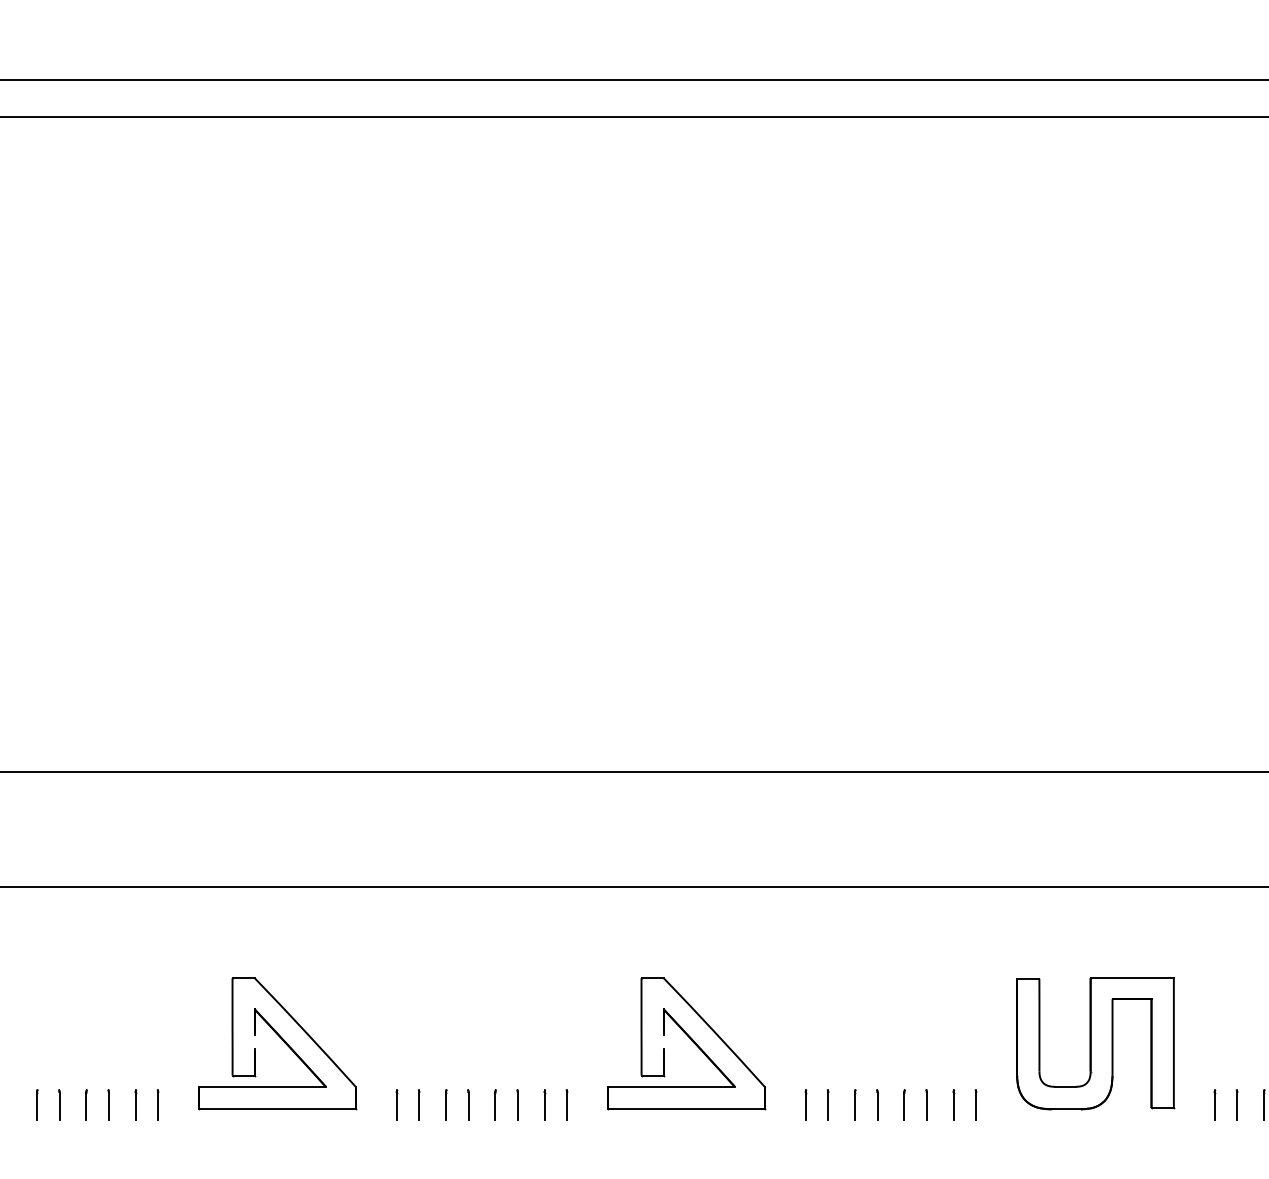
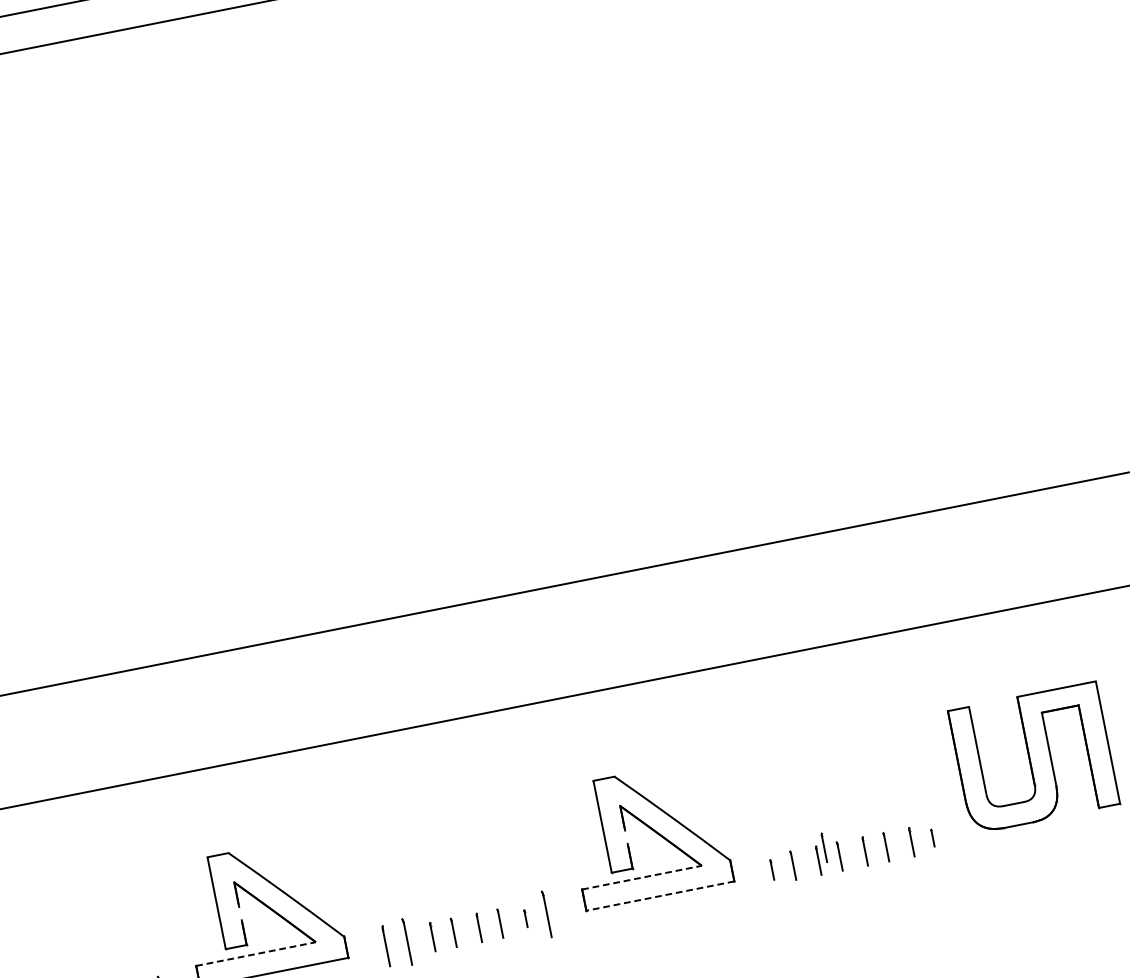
line: (262, 1086) -> (256, 953), solid -> dashed
line: (671, 1086) -> (642, 877), solid -> dashed
line: (863, 1092) -> (824, 847), added
part: (396, 1104) -> (385, 945), size x1.4
part: (418, 1104) -> (406, 941), size x1.6
part: (544, 1104) -> (525, 918), size x0.6
part: (566, 1104) -> (546, 913), size x1.6
part: (805, 1104) -> (771, 869), size x0.7
part: (975, 1104) -> (932, 837), size x0.6
line: (685, 1109) -> (659, 896), solid -> dashed

